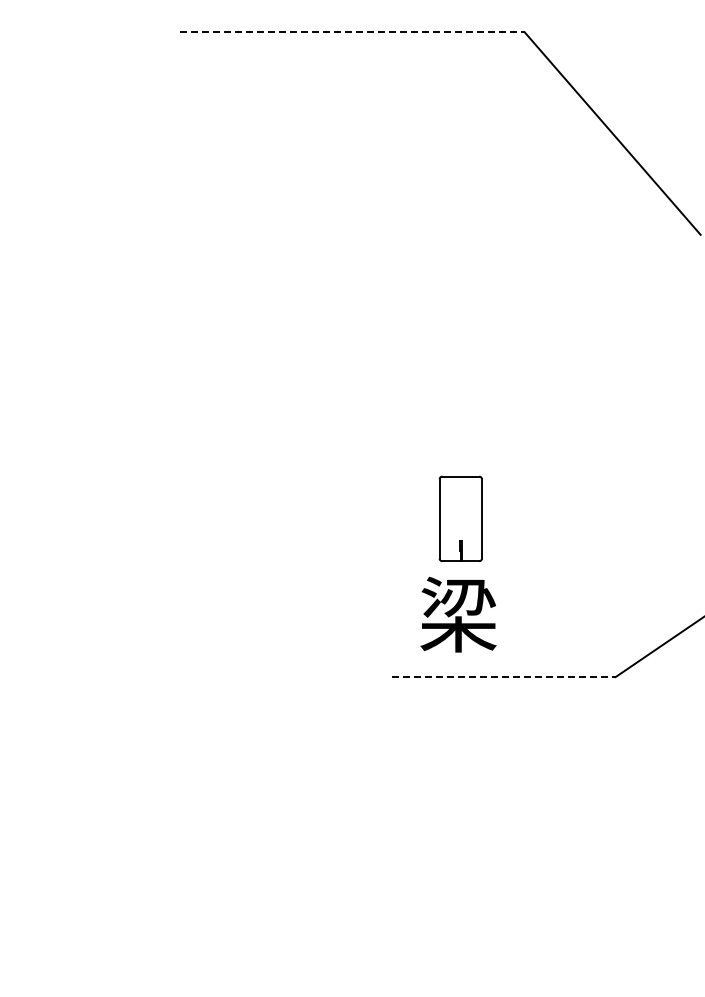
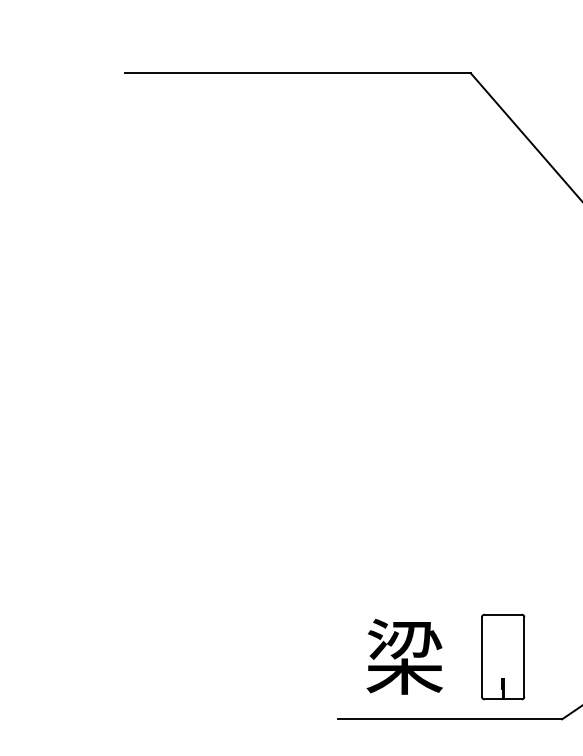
line: (352, 32) -> (298, 73), dashed -> solid
part: (460, 518) -> (502, 656), moved
line: (503, 677) -> (449, 719), dashed -> solid

